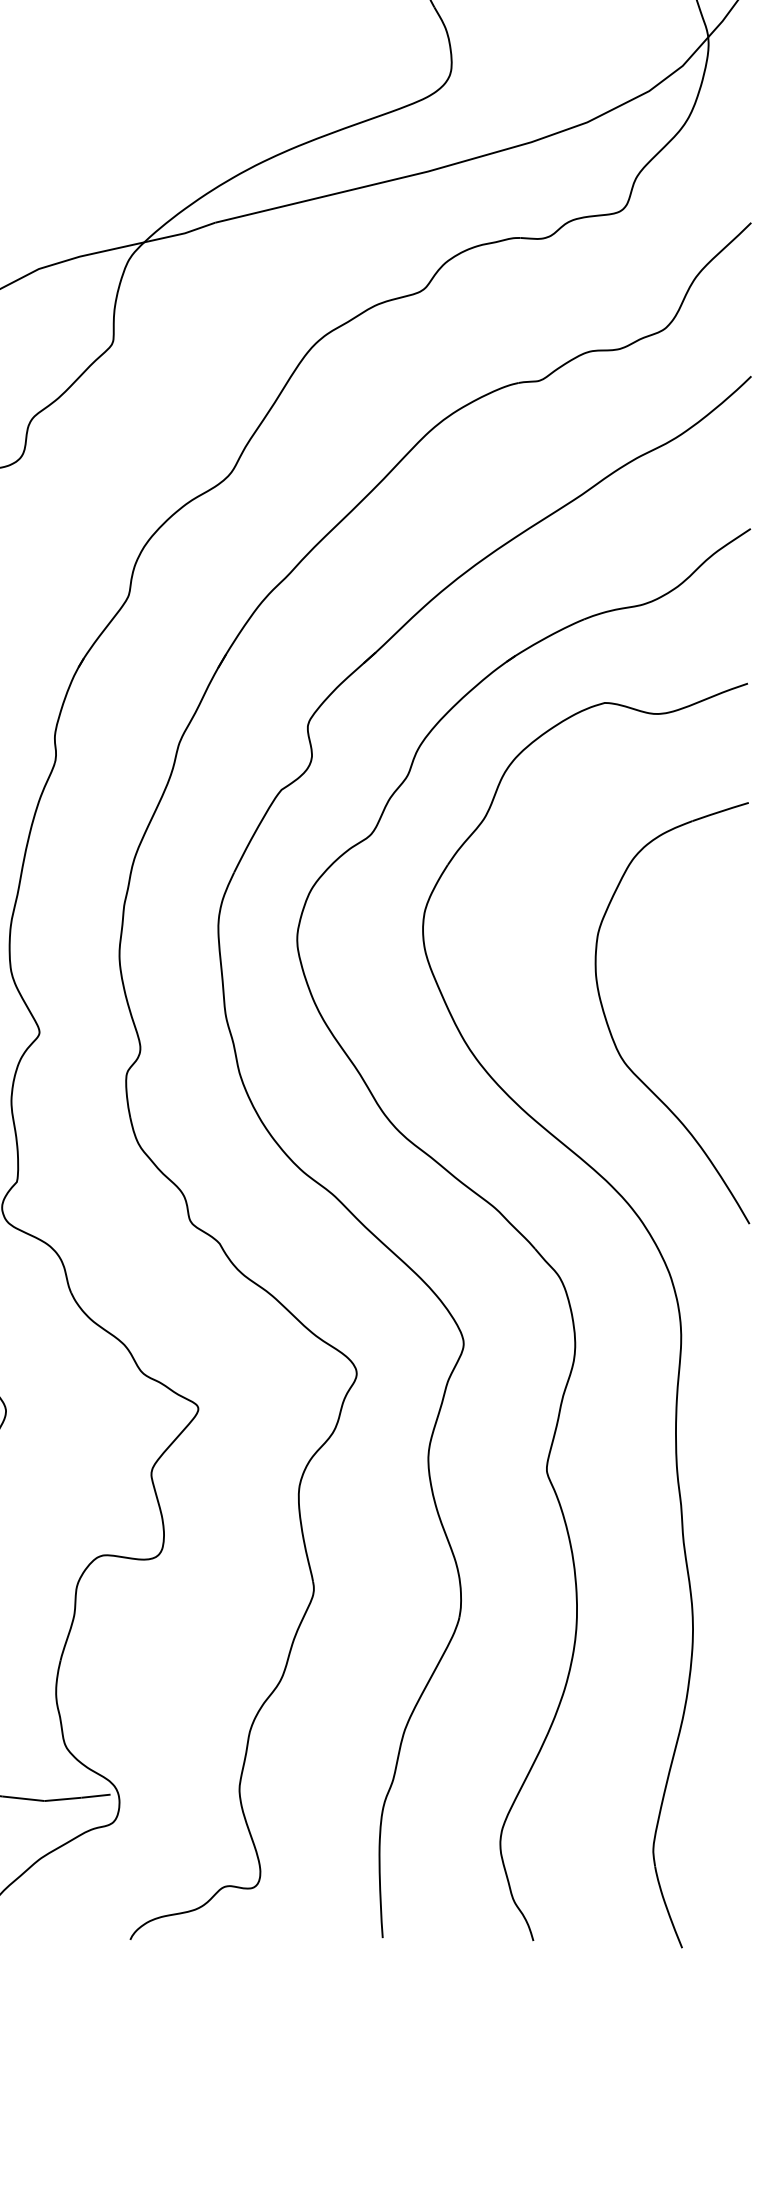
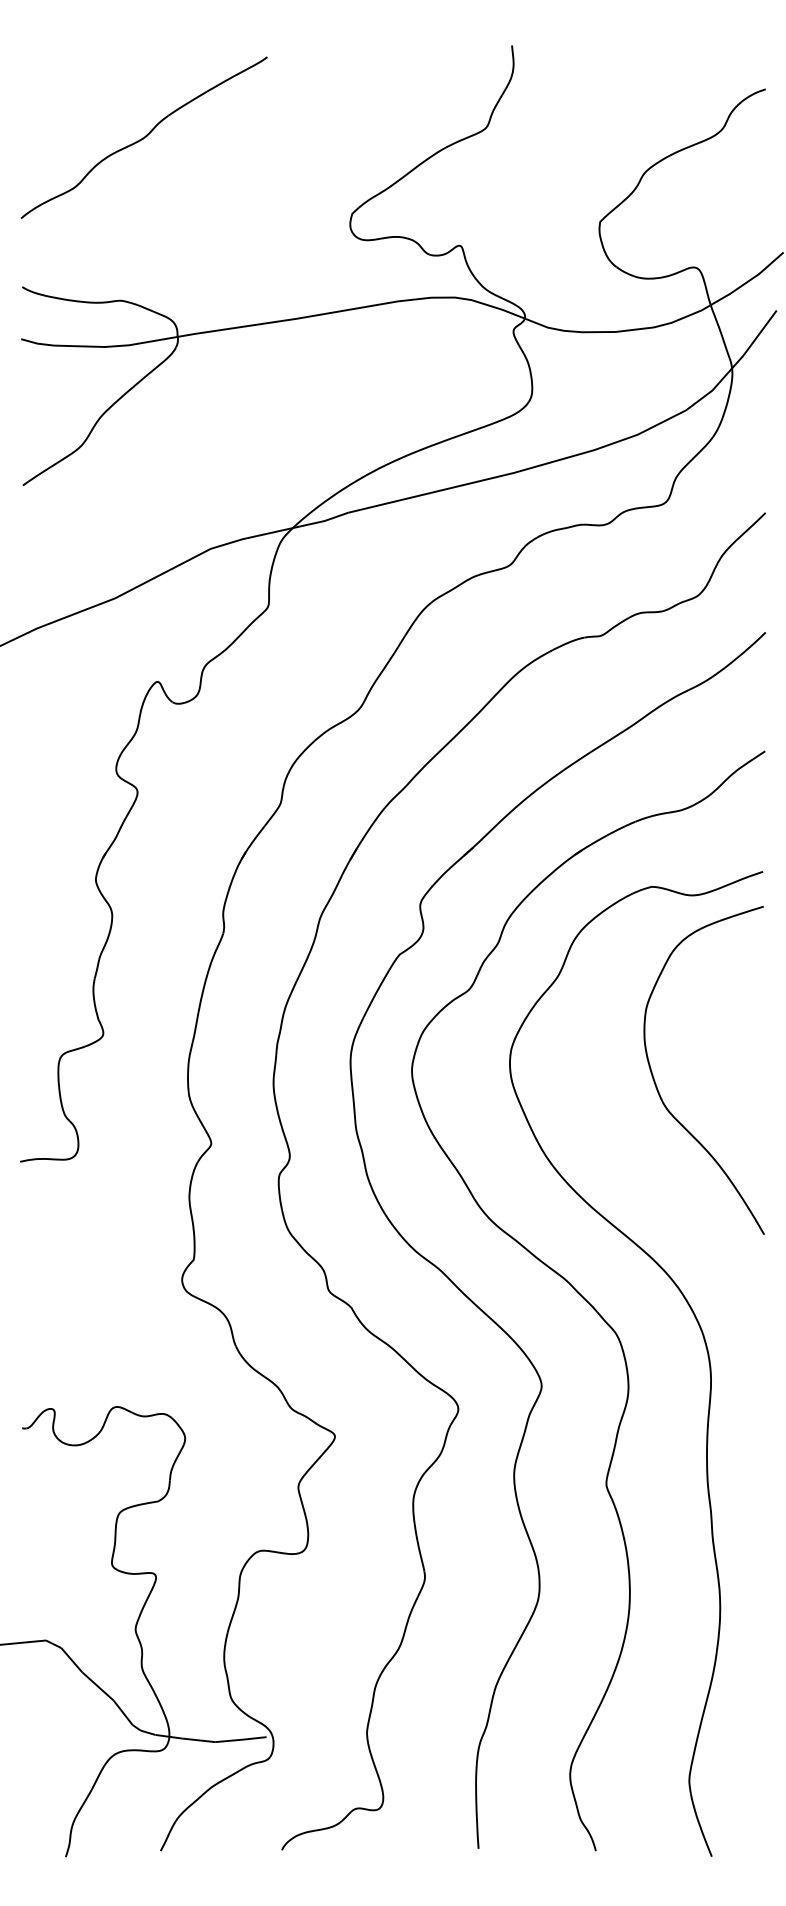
part: (612, 1033) -> (657, 1086), moved

